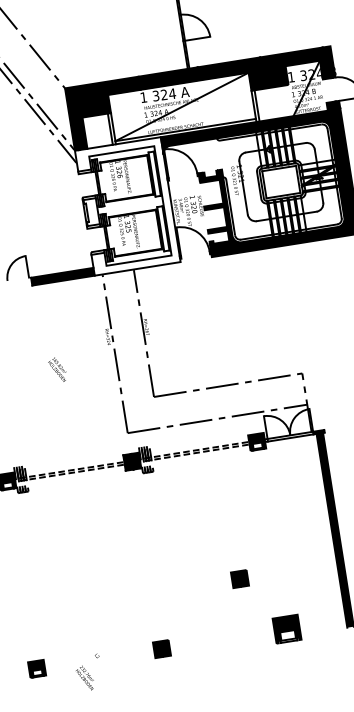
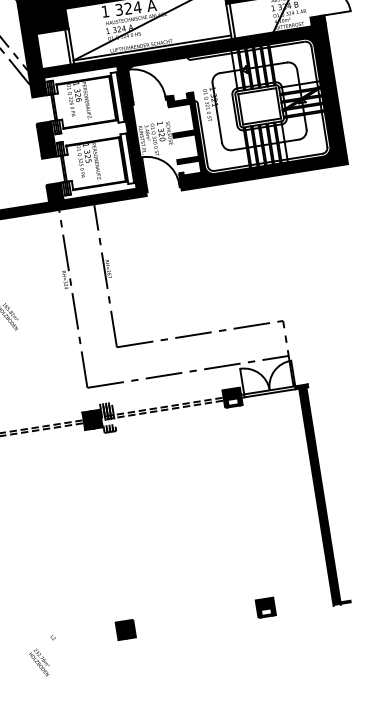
fill: (127, 206) -> (87, 133), added
fill: (91, 211) -> (46, 139), added
part: (239, 578) -> (212, 550), removed
part: (286, 629) -> (265, 607), size x0.62

